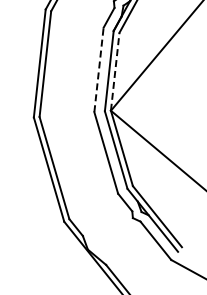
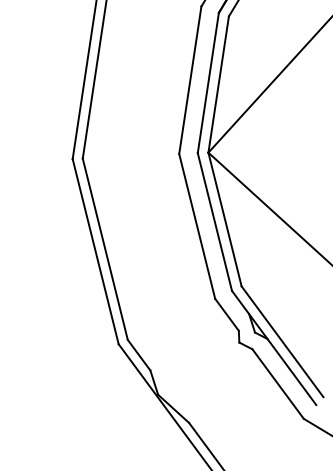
line: (99, 69) -> (191, 79), dashed -> solid
line: (115, 71) -> (219, 84), dashed -> solid

